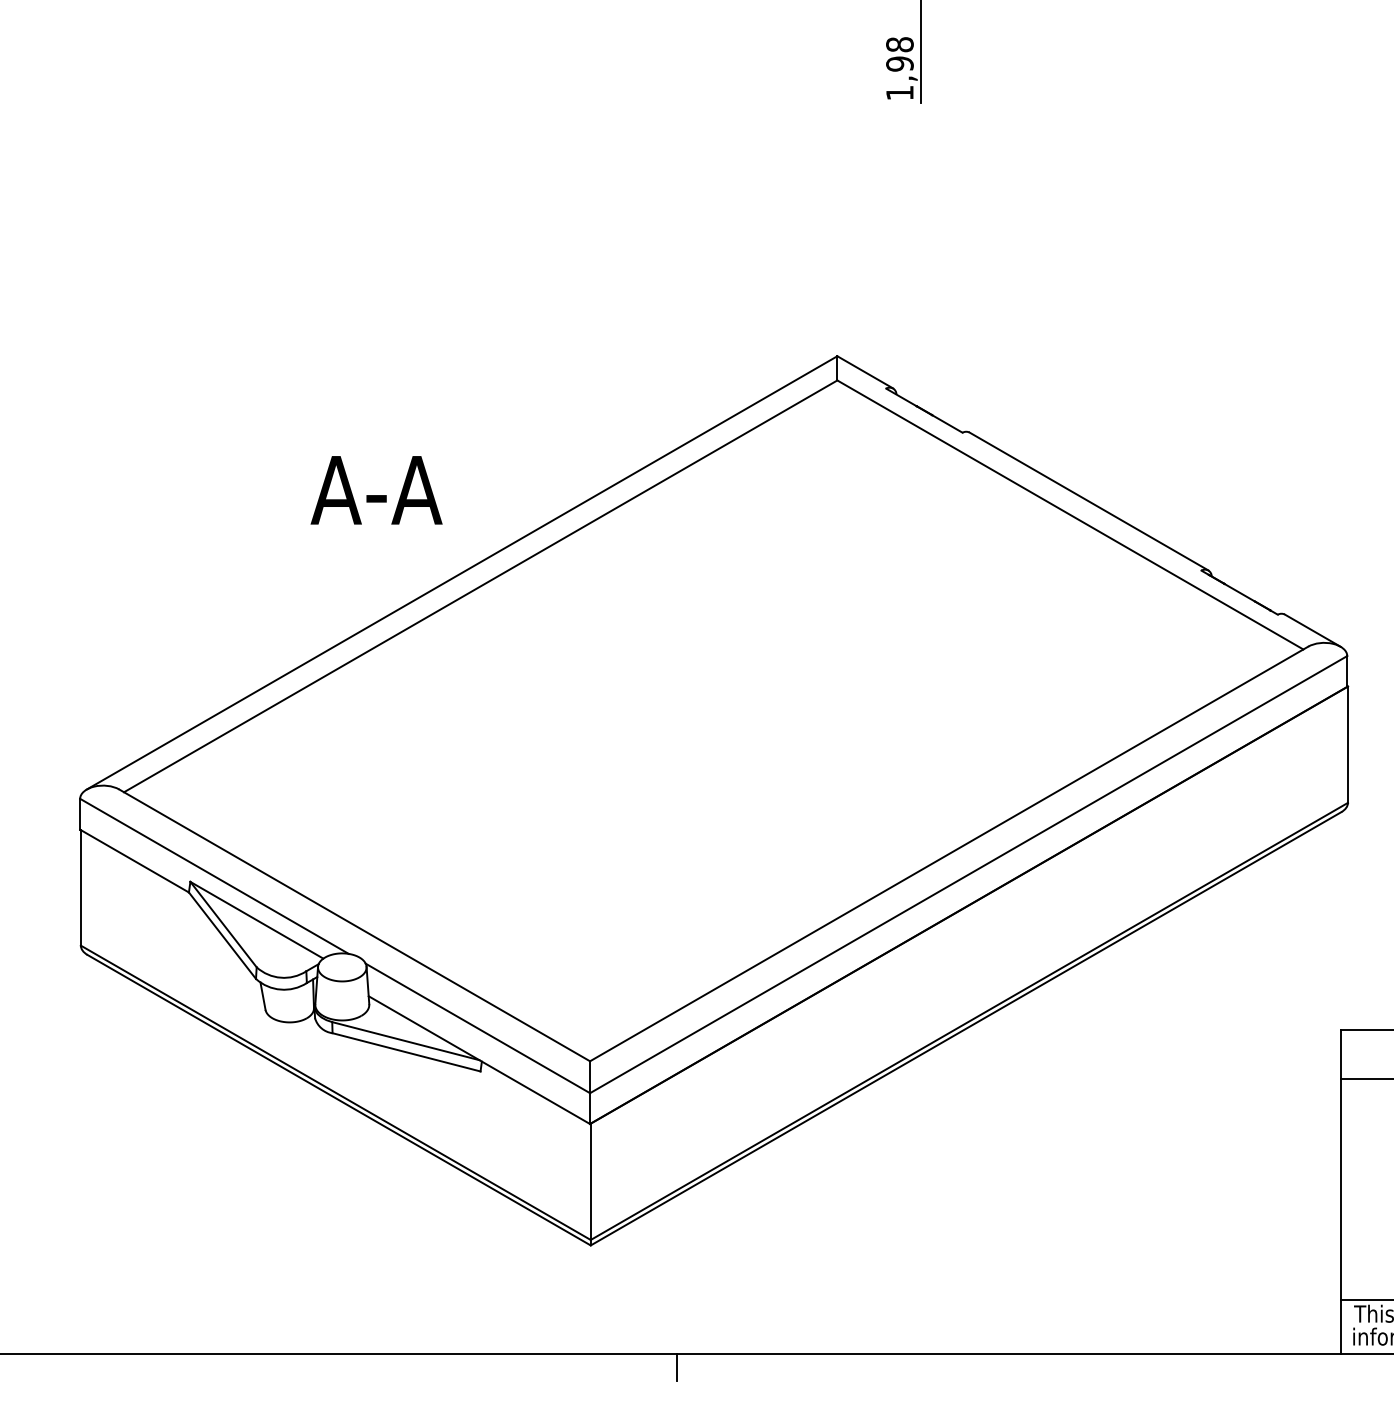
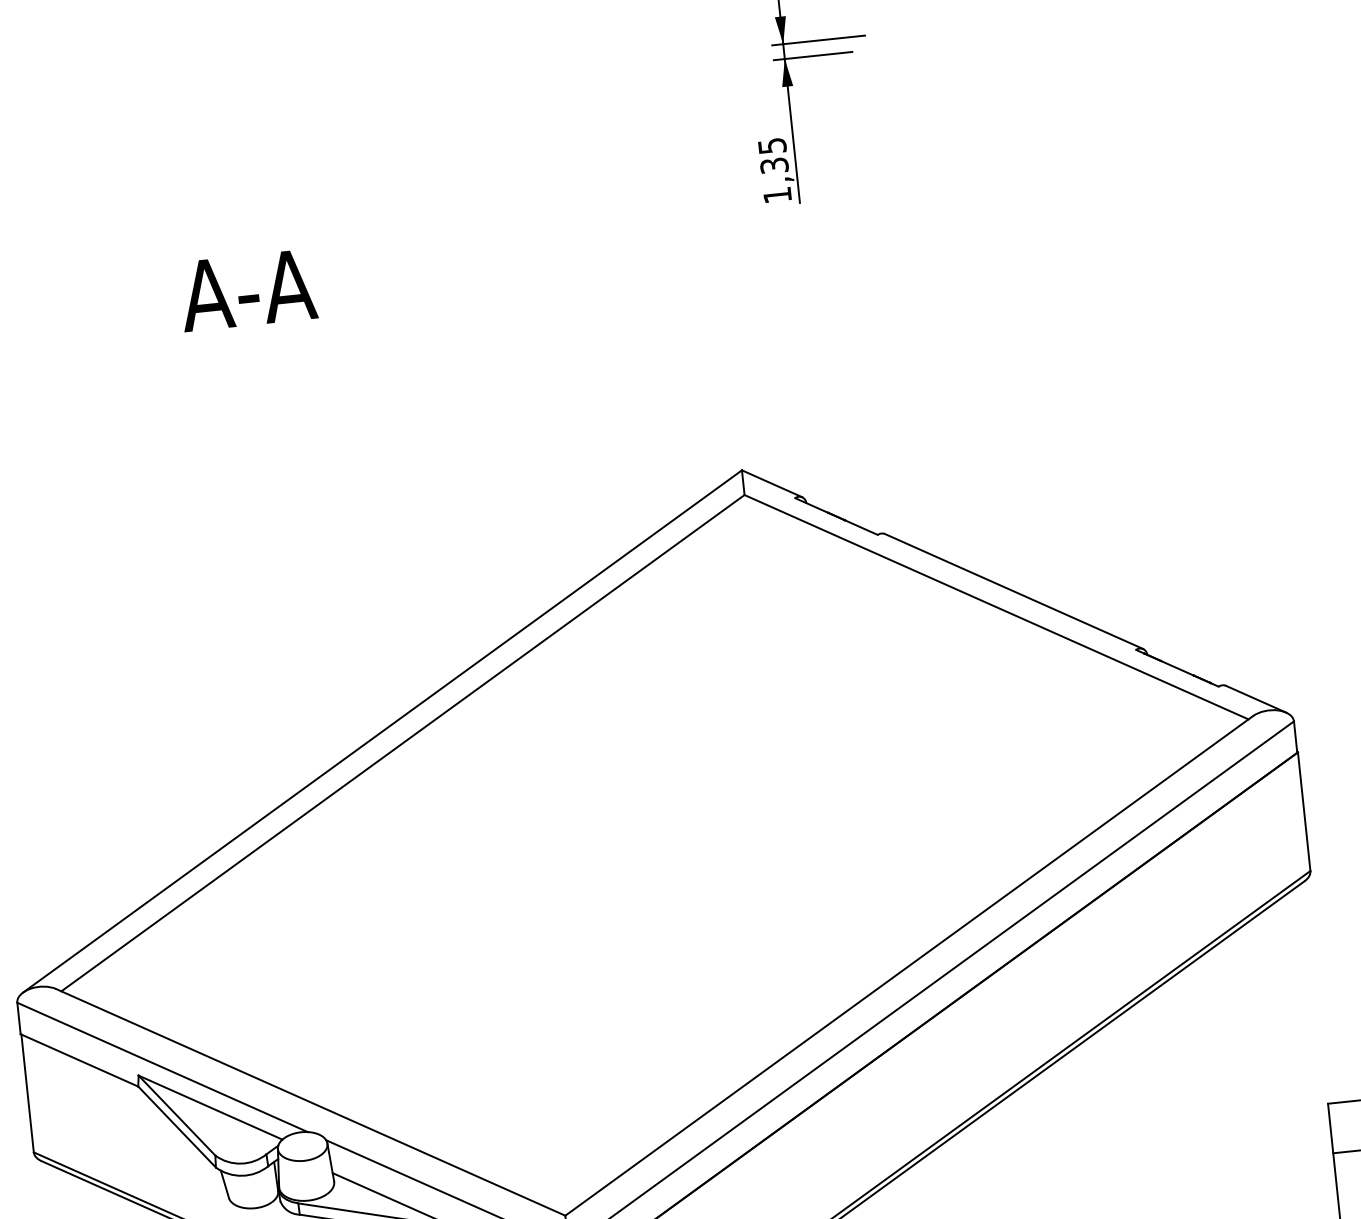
text: (899, 54) -> (772, 156), 1,98 -> 1,35
text: (376, 490) -> (247, 290), moved

